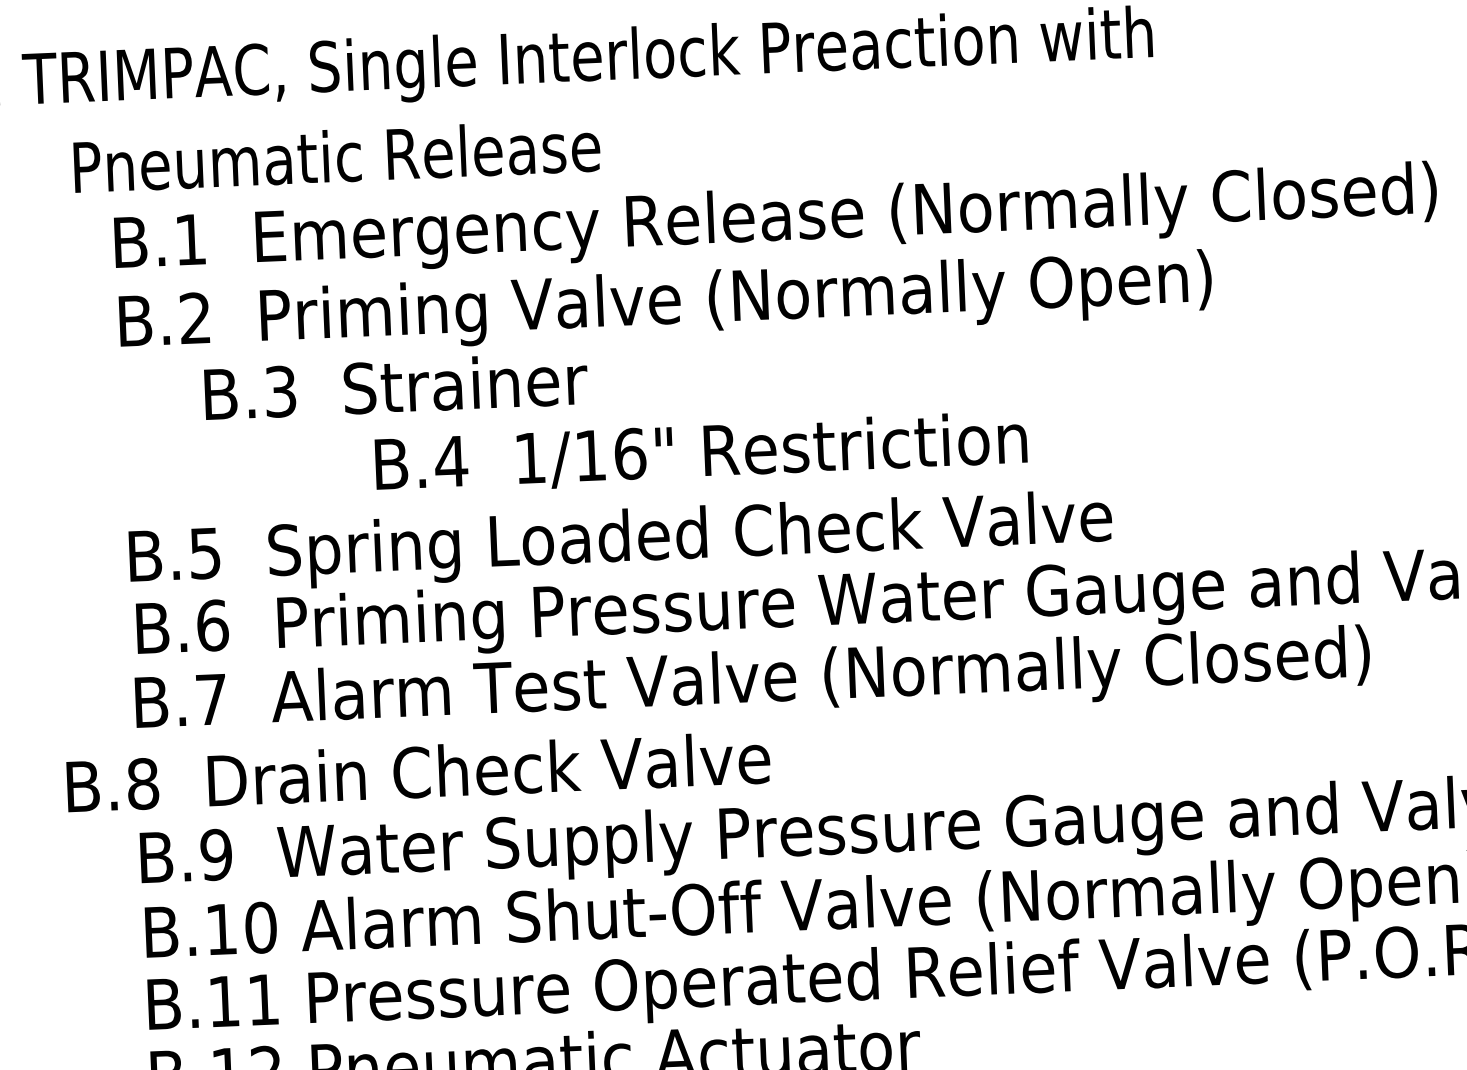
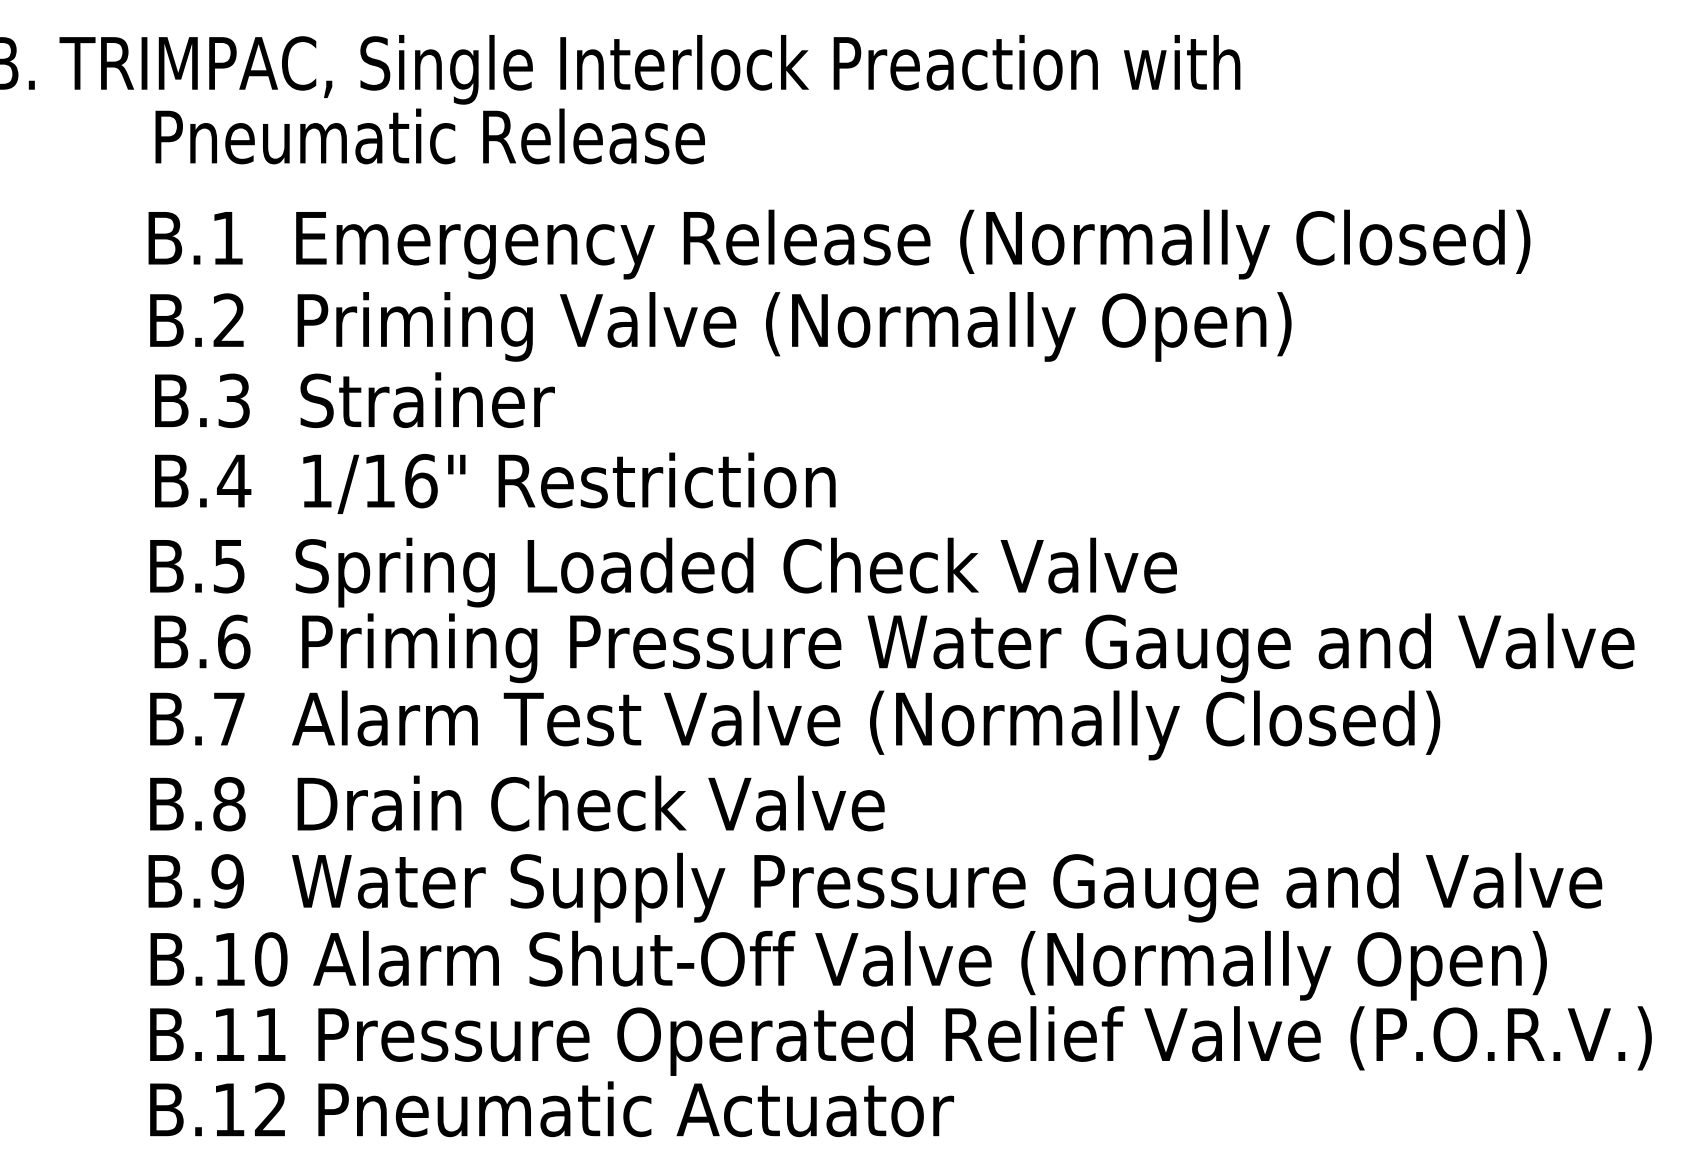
text: (336, 156) -> (429, 136), moved
text: (395, 385) -> (354, 399), moved
text: (701, 452) -> (495, 482), moved
text: (418, 771) -> (517, 803), moved

